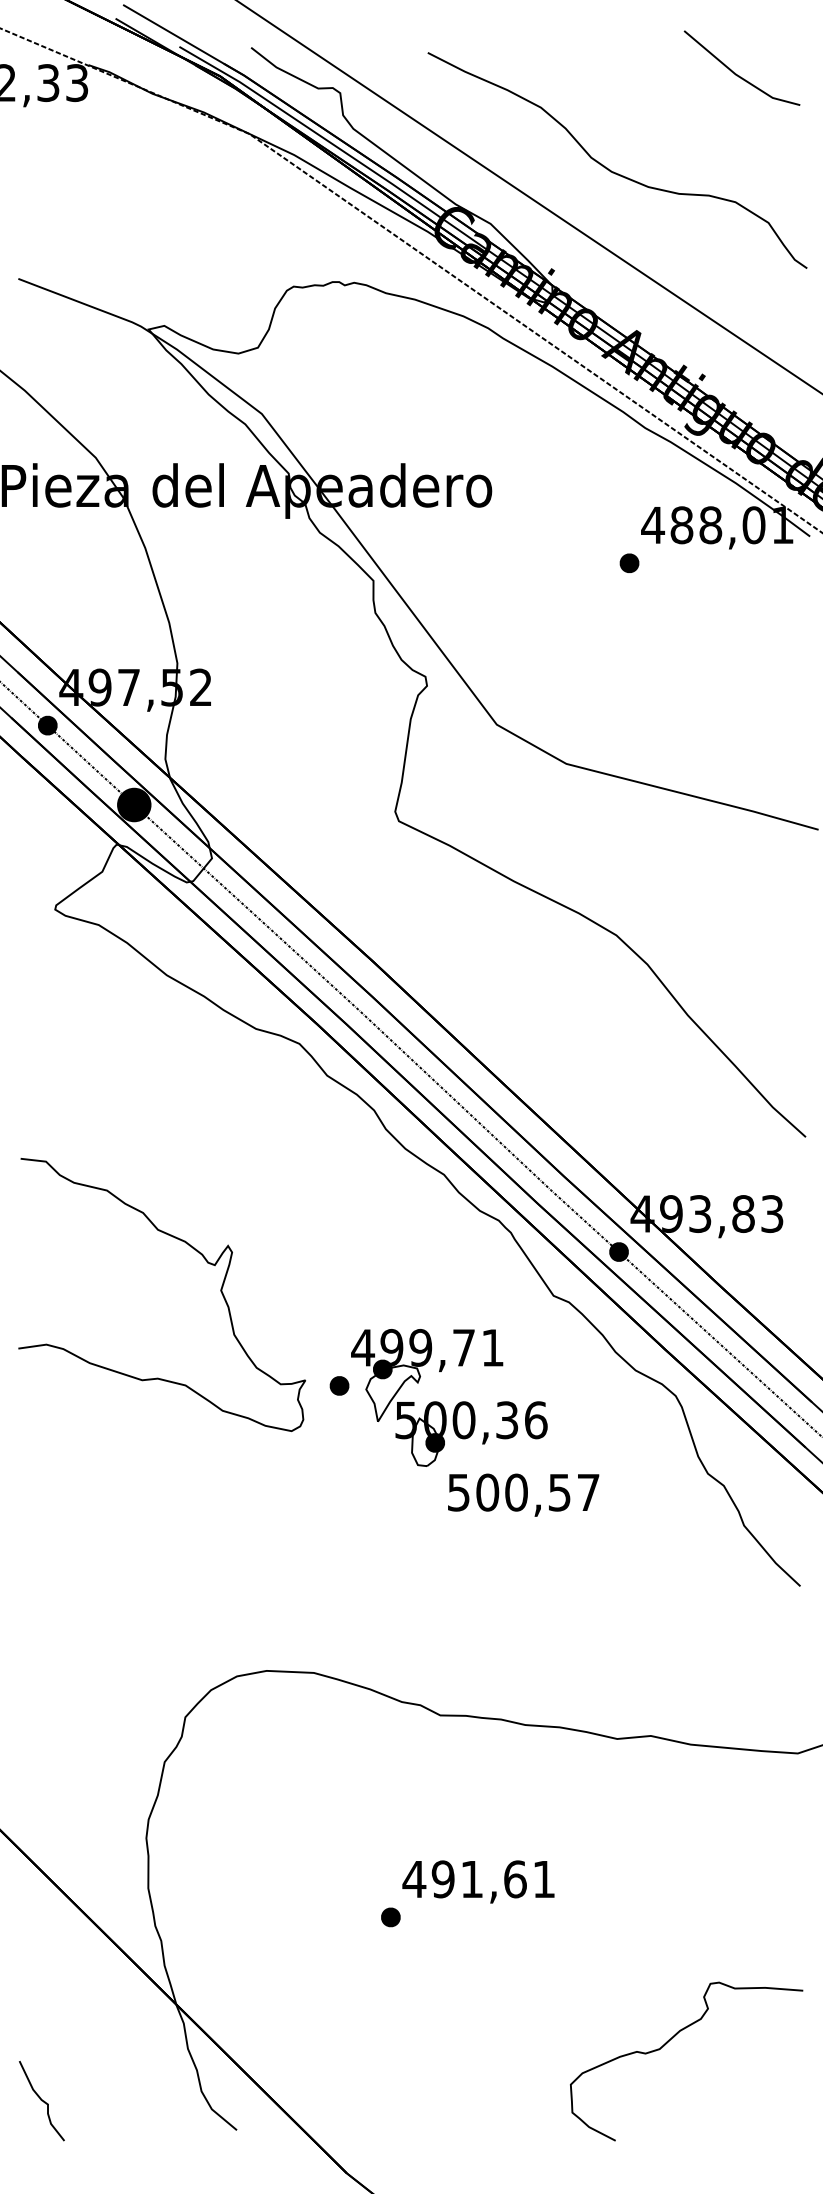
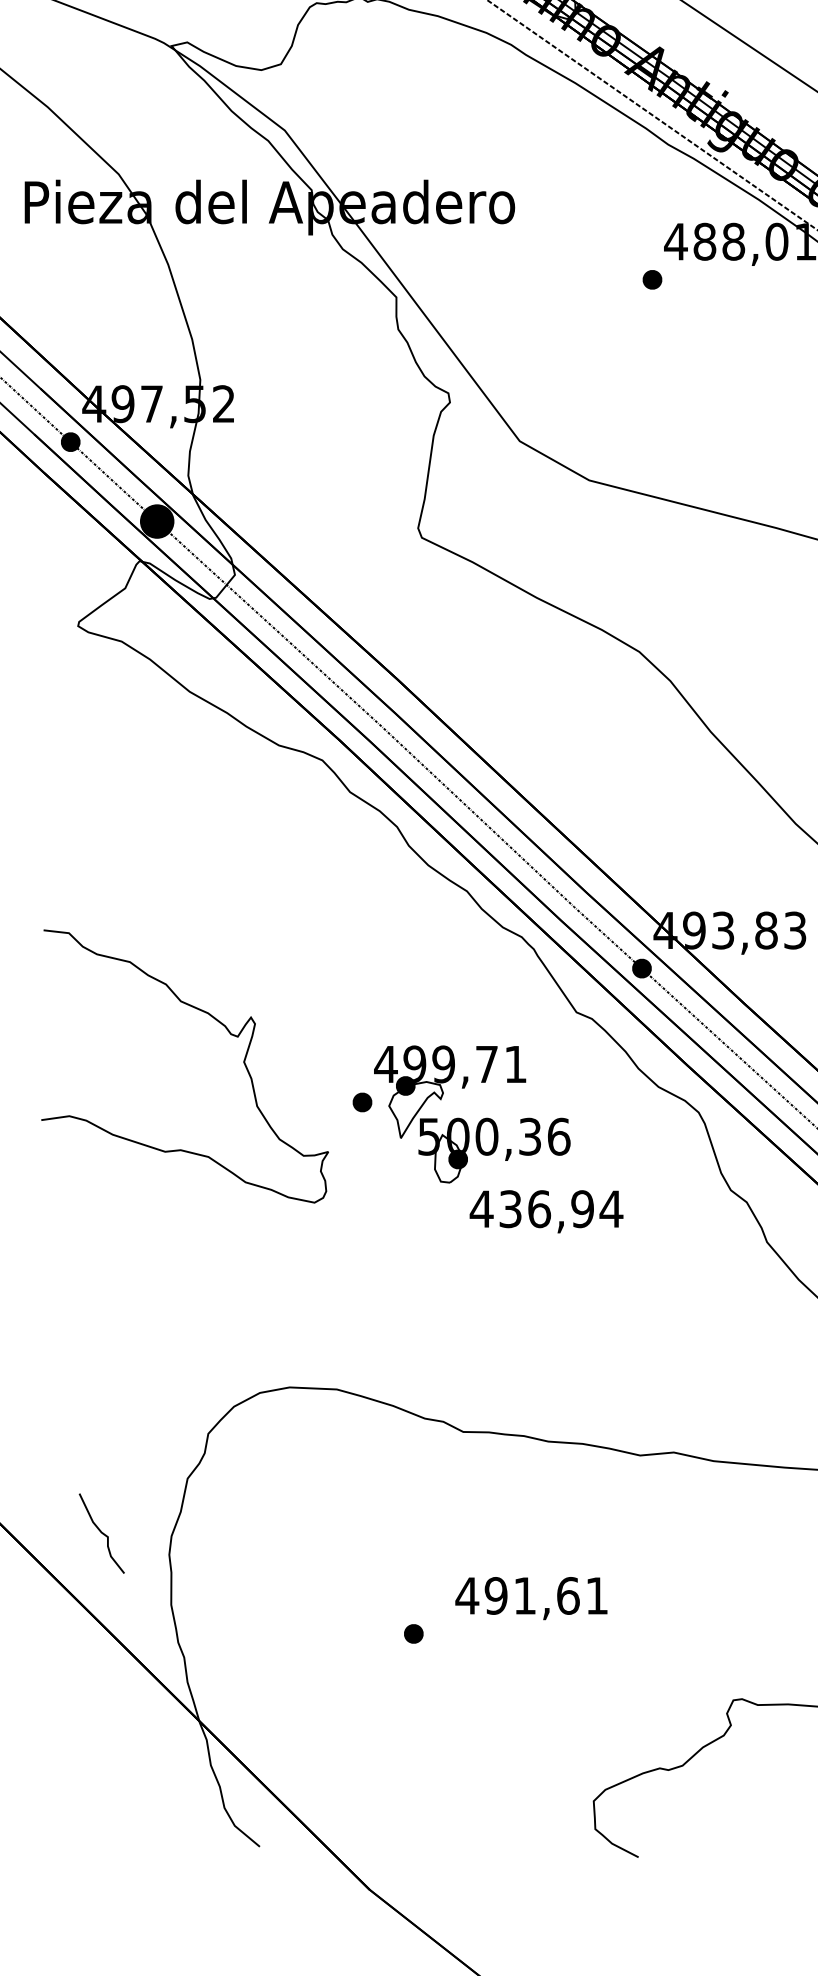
curve: (193, 1249) -> (216, 1021), moved
text: (523, 1492) -> (546, 1209), 500,57 -> 436,94
text: (478, 1881) -> (531, 1598), moved
curve: (41, 2100) -> (101, 1533), moved

